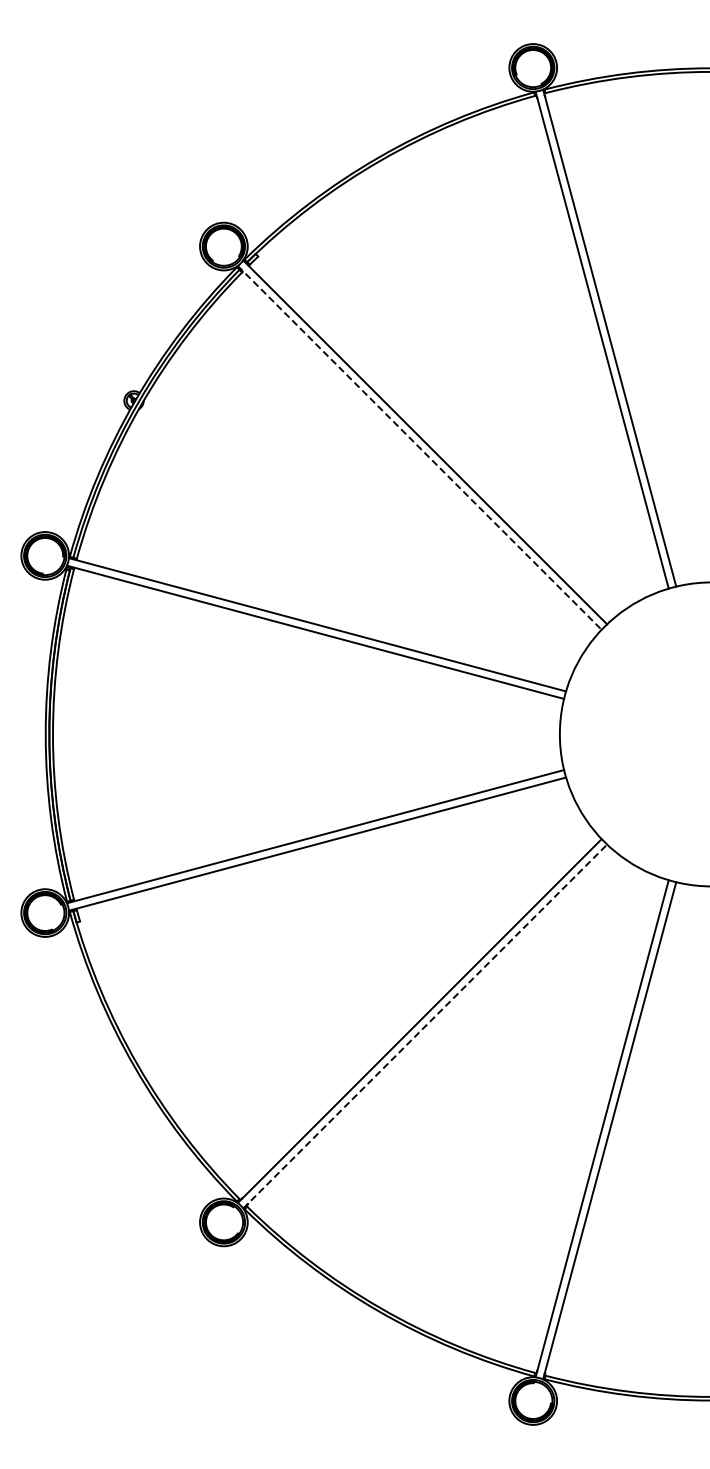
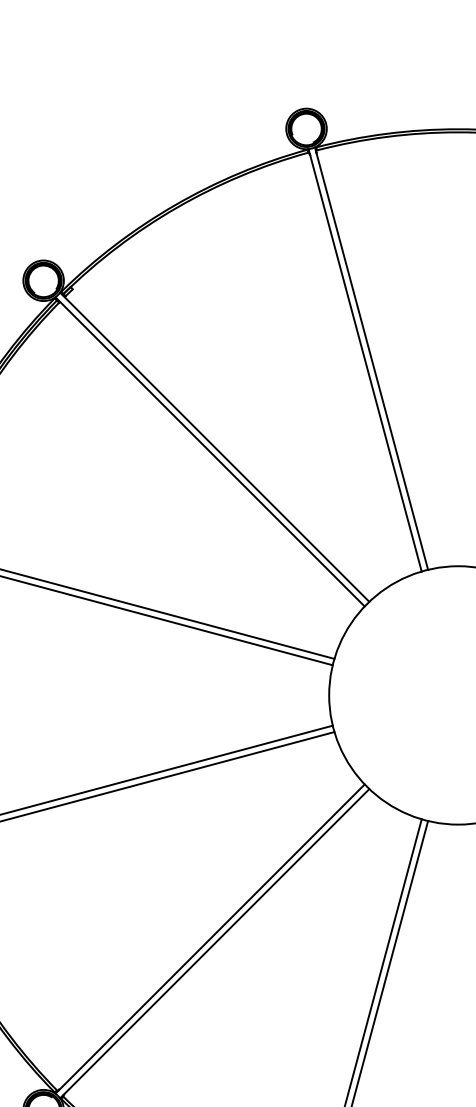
line: (420, 448) -> (210, 452), dashed -> solid
line: (425, 1026) -> (214, 943), dashed -> solid

